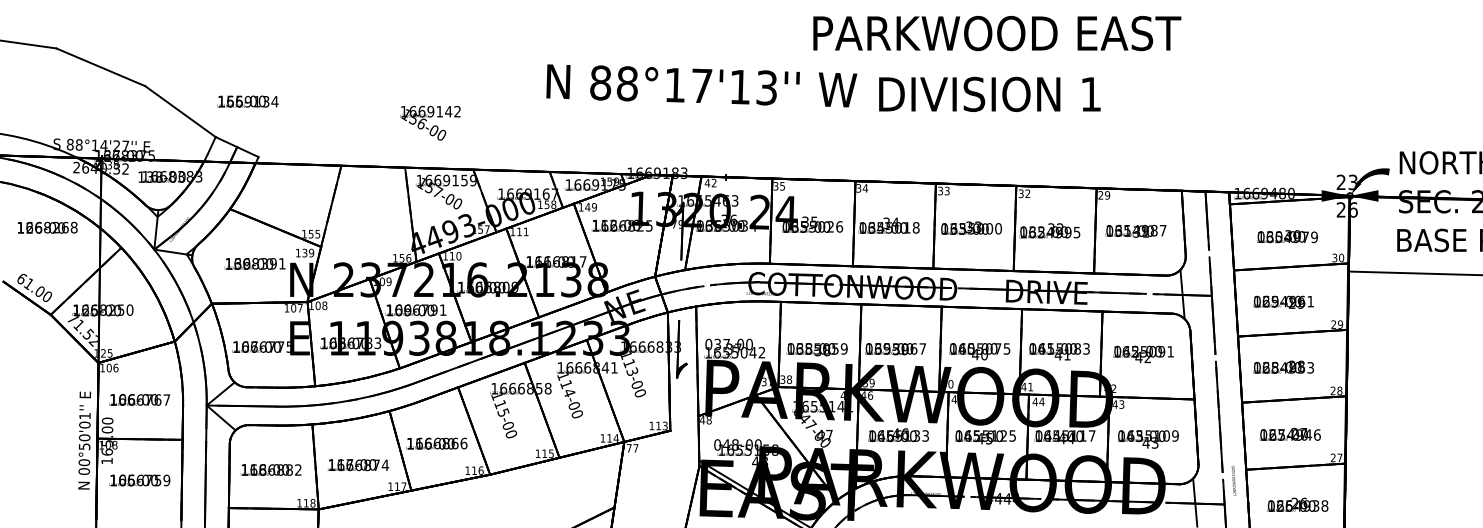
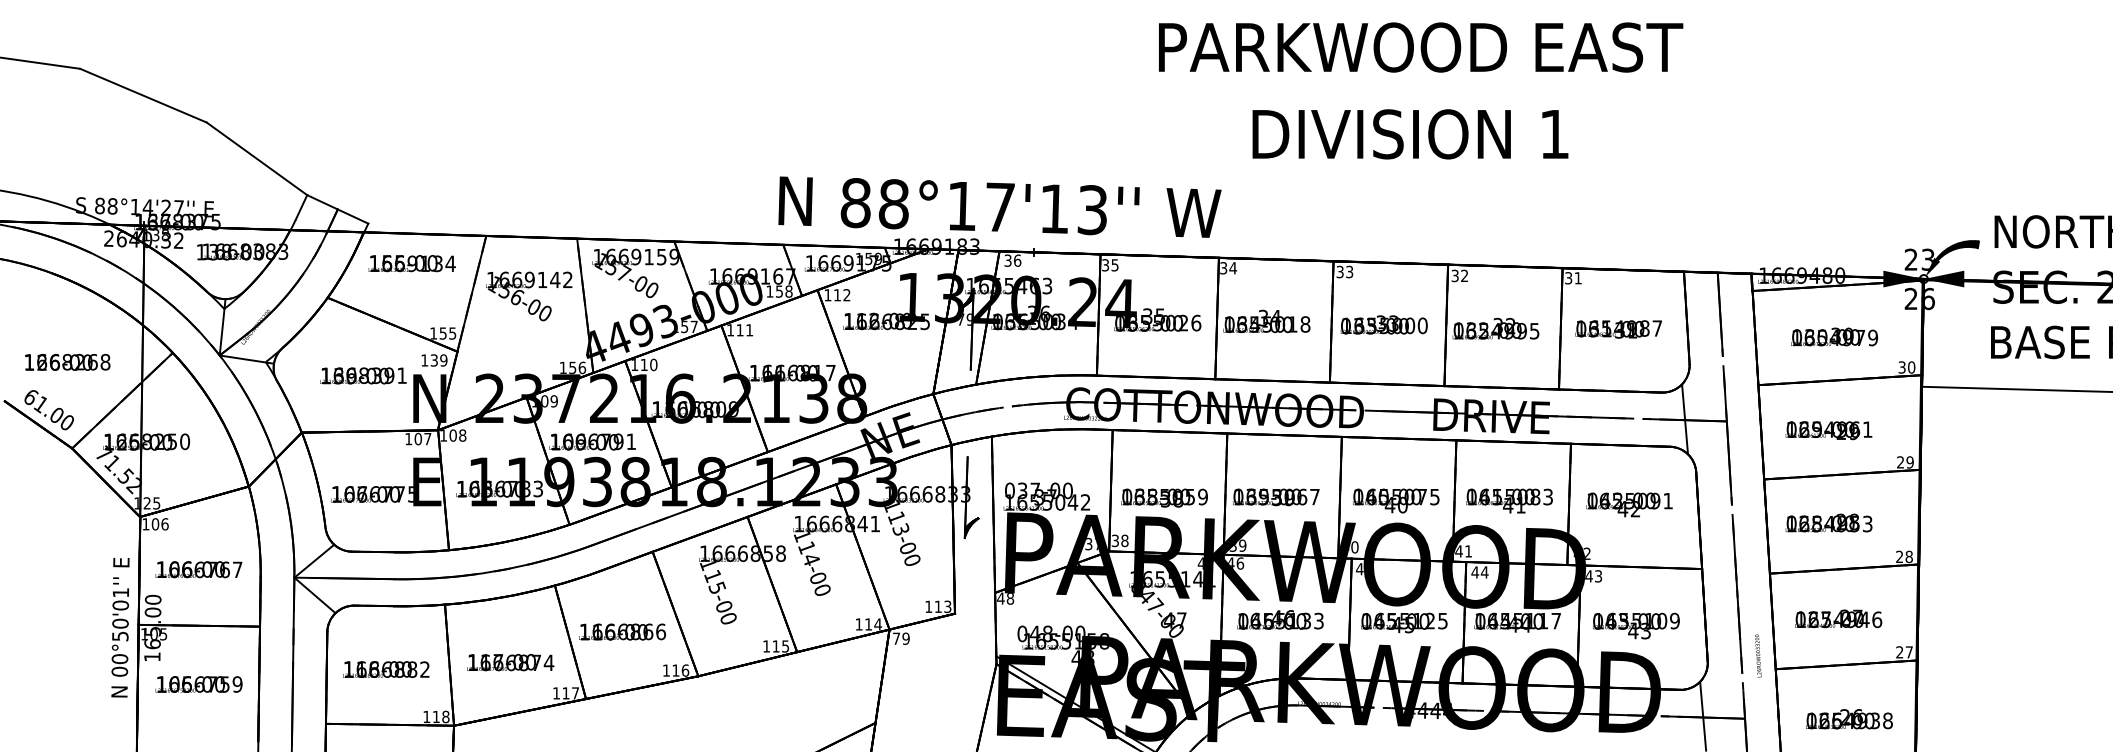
text: (701, 85) -> (999, 206), moved
text: (247, 101) -> (411, 263), moved
text: (430, 123) -> (529, 296), moved
text: (710, 182) -> (1012, 260), 42 -> 36
text: (1104, 195) -> (1573, 278), 29 -> 31
text: (590, 207) -> (841, 295), 149 -> 112
text: (47, 227) -> (67, 362), moved
text: (114, 445) -> (163, 634), 108 -> 105
text: (635, 448) -> (905, 638), 77 -> 79
text: (1234, 480) -> (1758, 655), moved

